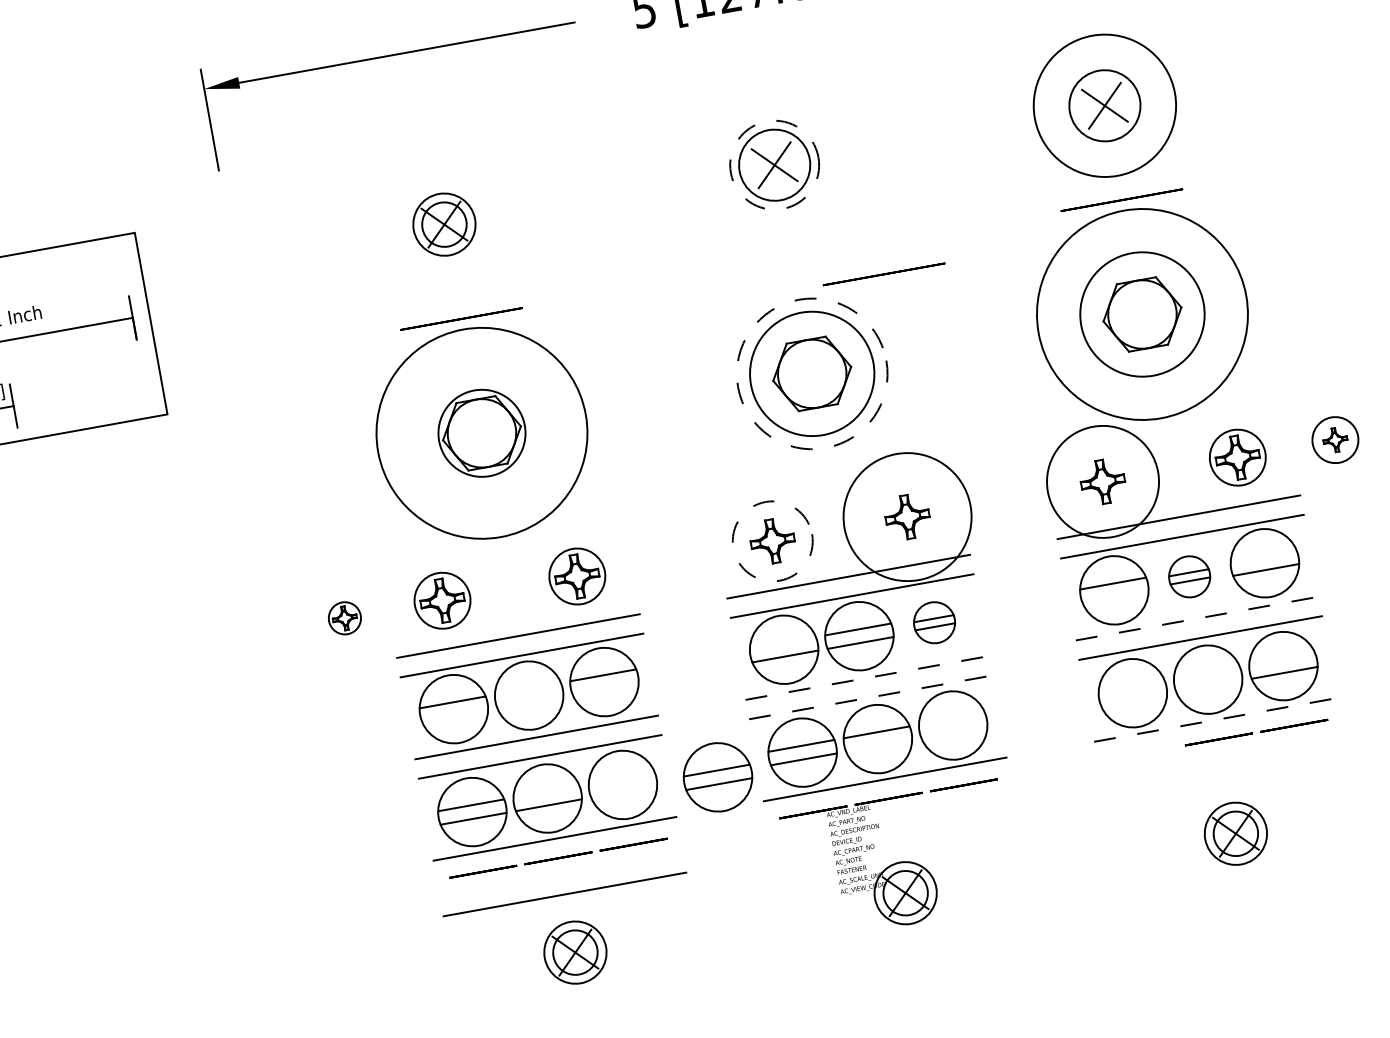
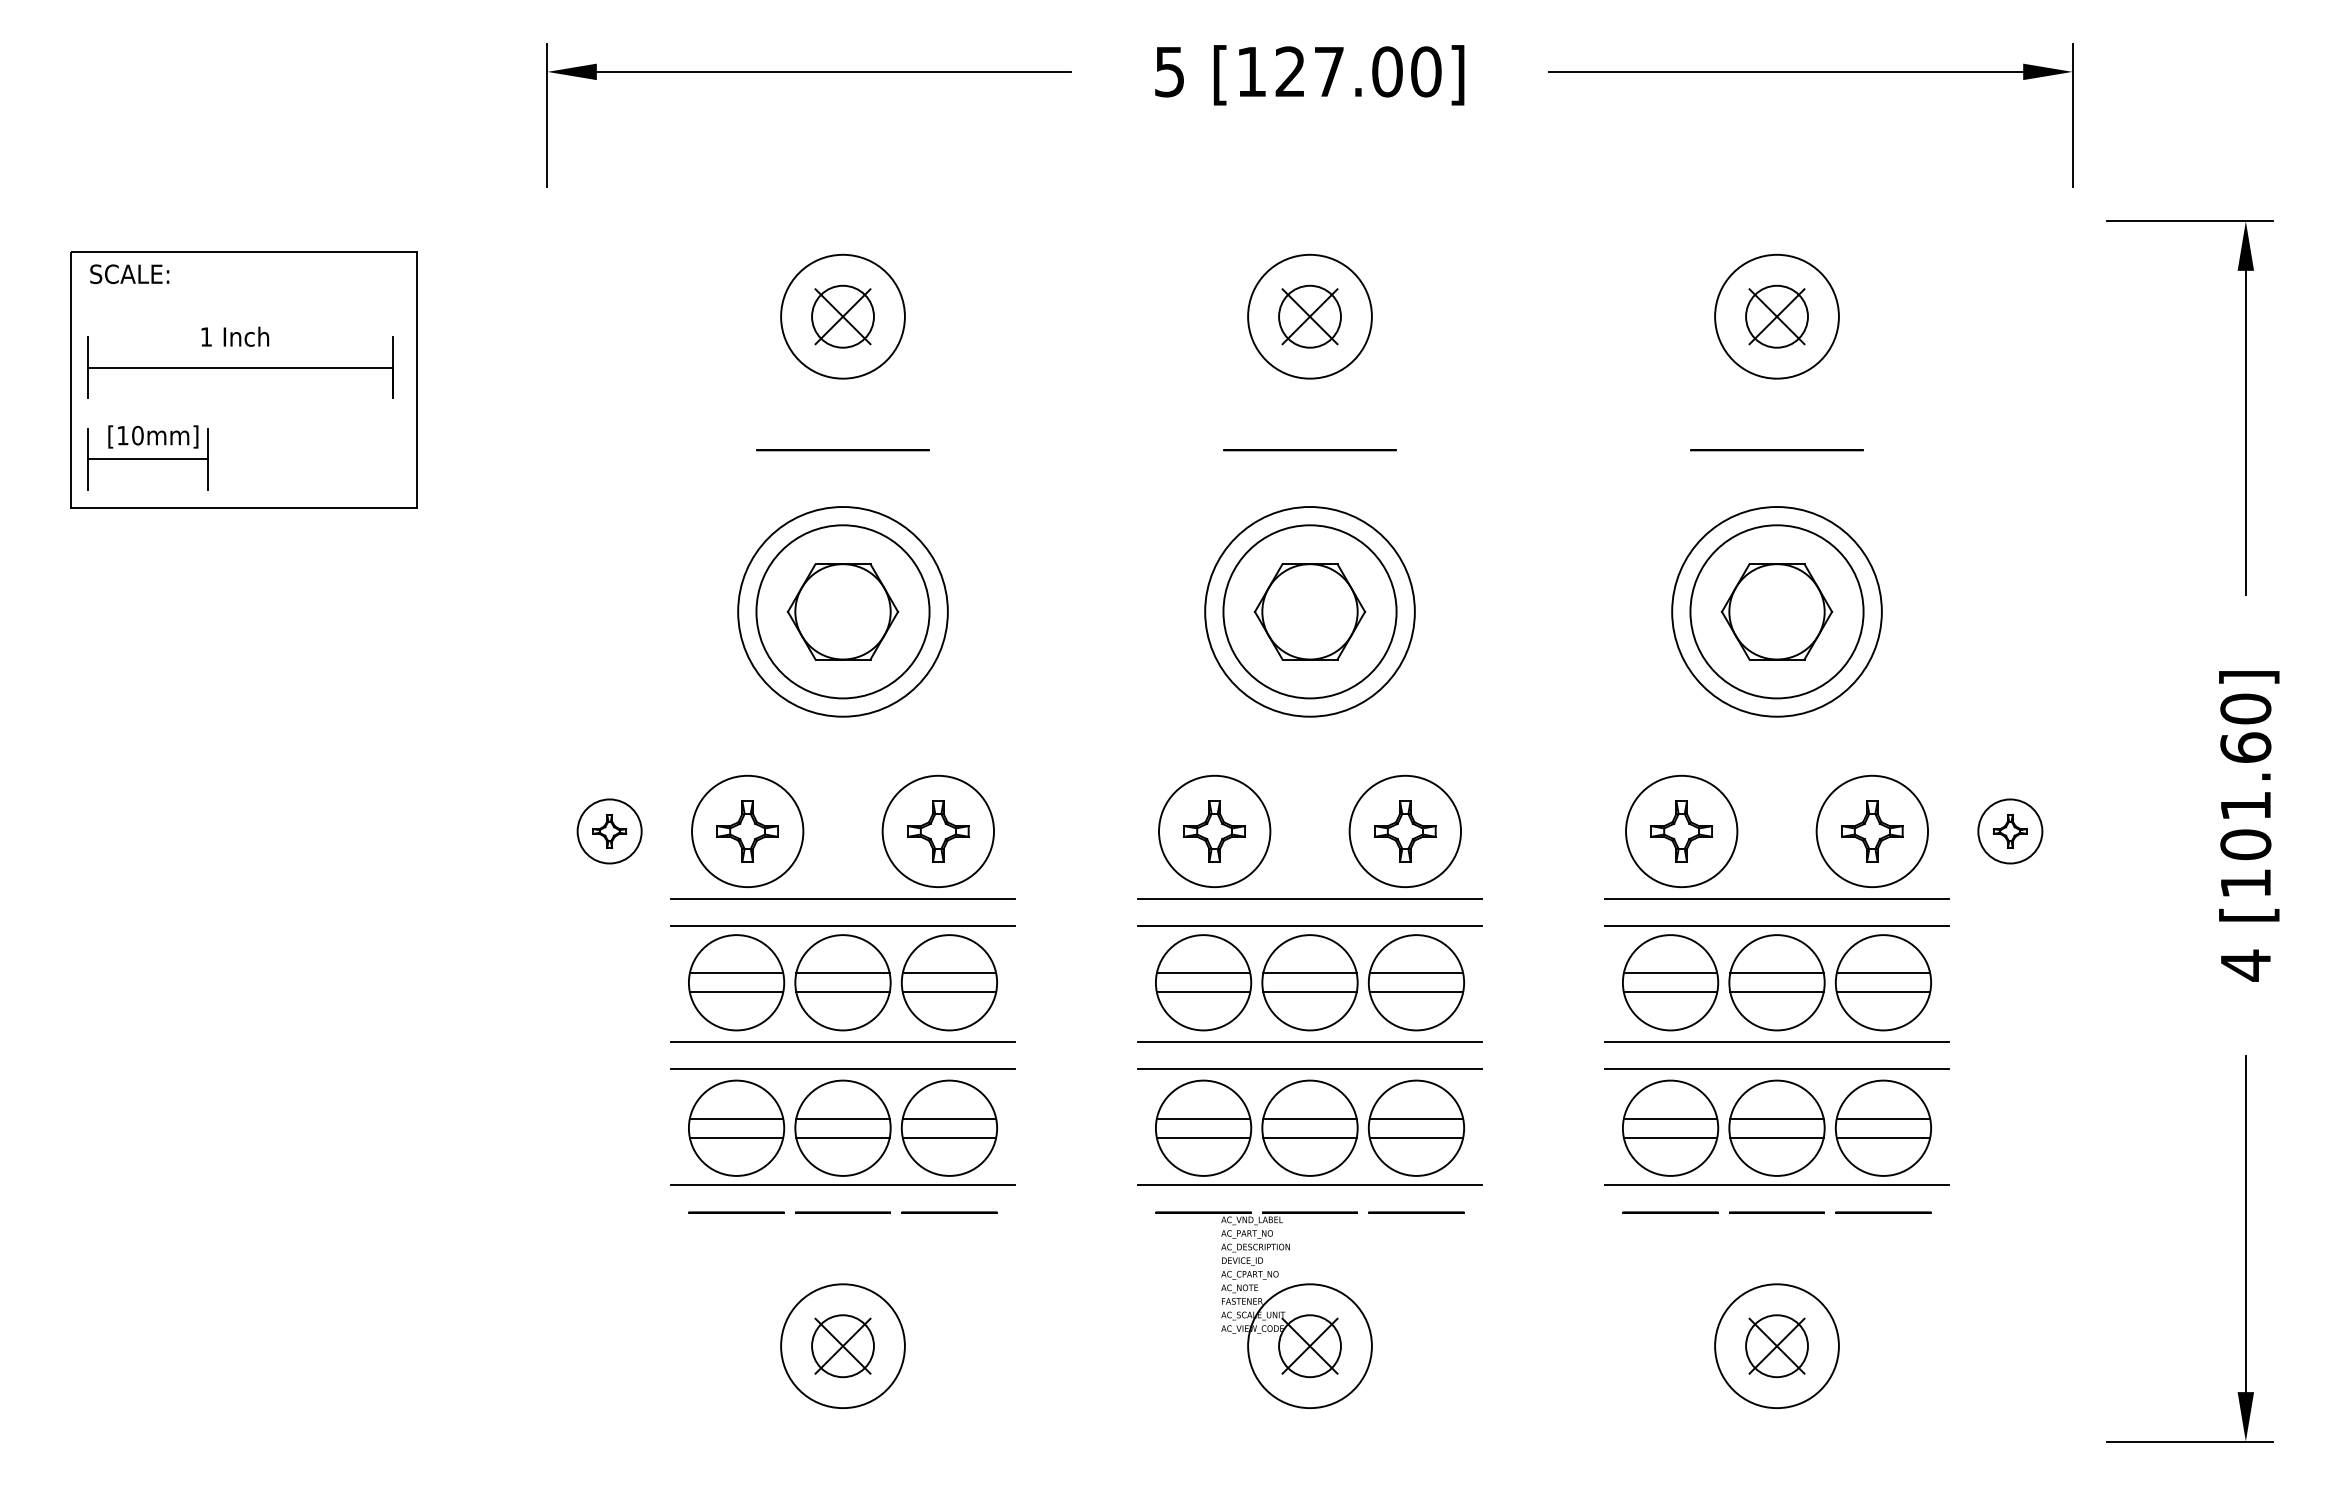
circle: (1104, 105) -> (1776, 316), size x0.62
circle: (1104, 105) -> (1776, 316), size x0.62
circle: (774, 165) -> (1309, 316), dashed -> solid
circle: (774, 165) -> (1309, 316), size x0.62
circle: (444, 224) -> (842, 316), size x1.43
circle: (883, 274) -> (1309, 450), moved
circle: (1142, 314) -> (1776, 611), size x0.71
circle: (811, 373) -> (1309, 611), dashed -> solid
circle: (481, 433) -> (842, 611), size x0.71
circle: (481, 433) -> (842, 611), size x1.43
circle: (1237, 457) -> (1872, 831), size x1.43
circle: (1102, 481) -> (1681, 831), size x0.71
circle: (907, 517) -> (1405, 831), size x0.62
circle: (772, 541) -> (1214, 831), dashed -> solid
line: (1263, 556) -> (1883, 973), added
circle: (577, 576) -> (938, 831), size x1.43
part: (1189, 576) -> (1776, 982), size x1.67
line: (1115, 597) -> (1670, 992), added
circle: (442, 600) -> (747, 831), size x1.43
circle: (344, 618) -> (609, 831), size x1.43
line: (1197, 618) -> (1777, 1041), dashed -> solid
part: (933, 622) -> (1415, 982), size x1.67
line: (782, 643) -> (1203, 973), added
line: (1282, 659) -> (1883, 1118), added
line: (1206, 672) -> (1776, 1118), added
line: (867, 677) -> (1310, 1041), dashed -> solid
line: (1131, 686) -> (1670, 1118), added
line: (1208, 686) -> (1776, 1137), added
line: (605, 688) -> (949, 992), added
line: (527, 689) -> (842, 973), added
line: (870, 697) -> (1310, 1069), dashed -> solid
line: (1134, 699) -> (1670, 1137), added
line: (530, 702) -> (842, 992), added
line: (455, 716) -> (736, 992), added
line: (951, 718) -> (1416, 1118), added
line: (1215, 720) -> (1777, 1185), dashed -> solid
line: (954, 732) -> (1416, 1137), added
line: (878, 745) -> (1309, 1137), added
line: (1143, 752) -> (1670, 1212), added
part: (717, 776) -> (1081, 1140), removed
line: (621, 778) -> (949, 1118), added
line: (546, 791) -> (842, 1118), added
line: (624, 791) -> (949, 1137), added
circle: (1235, 834) -> (1776, 1346), size x1.43
circle: (905, 893) -> (1309, 1346), size x1.43
line: (564, 894) -> (842, 1263), removed
circle: (575, 952) -> (842, 1346), size x1.43

